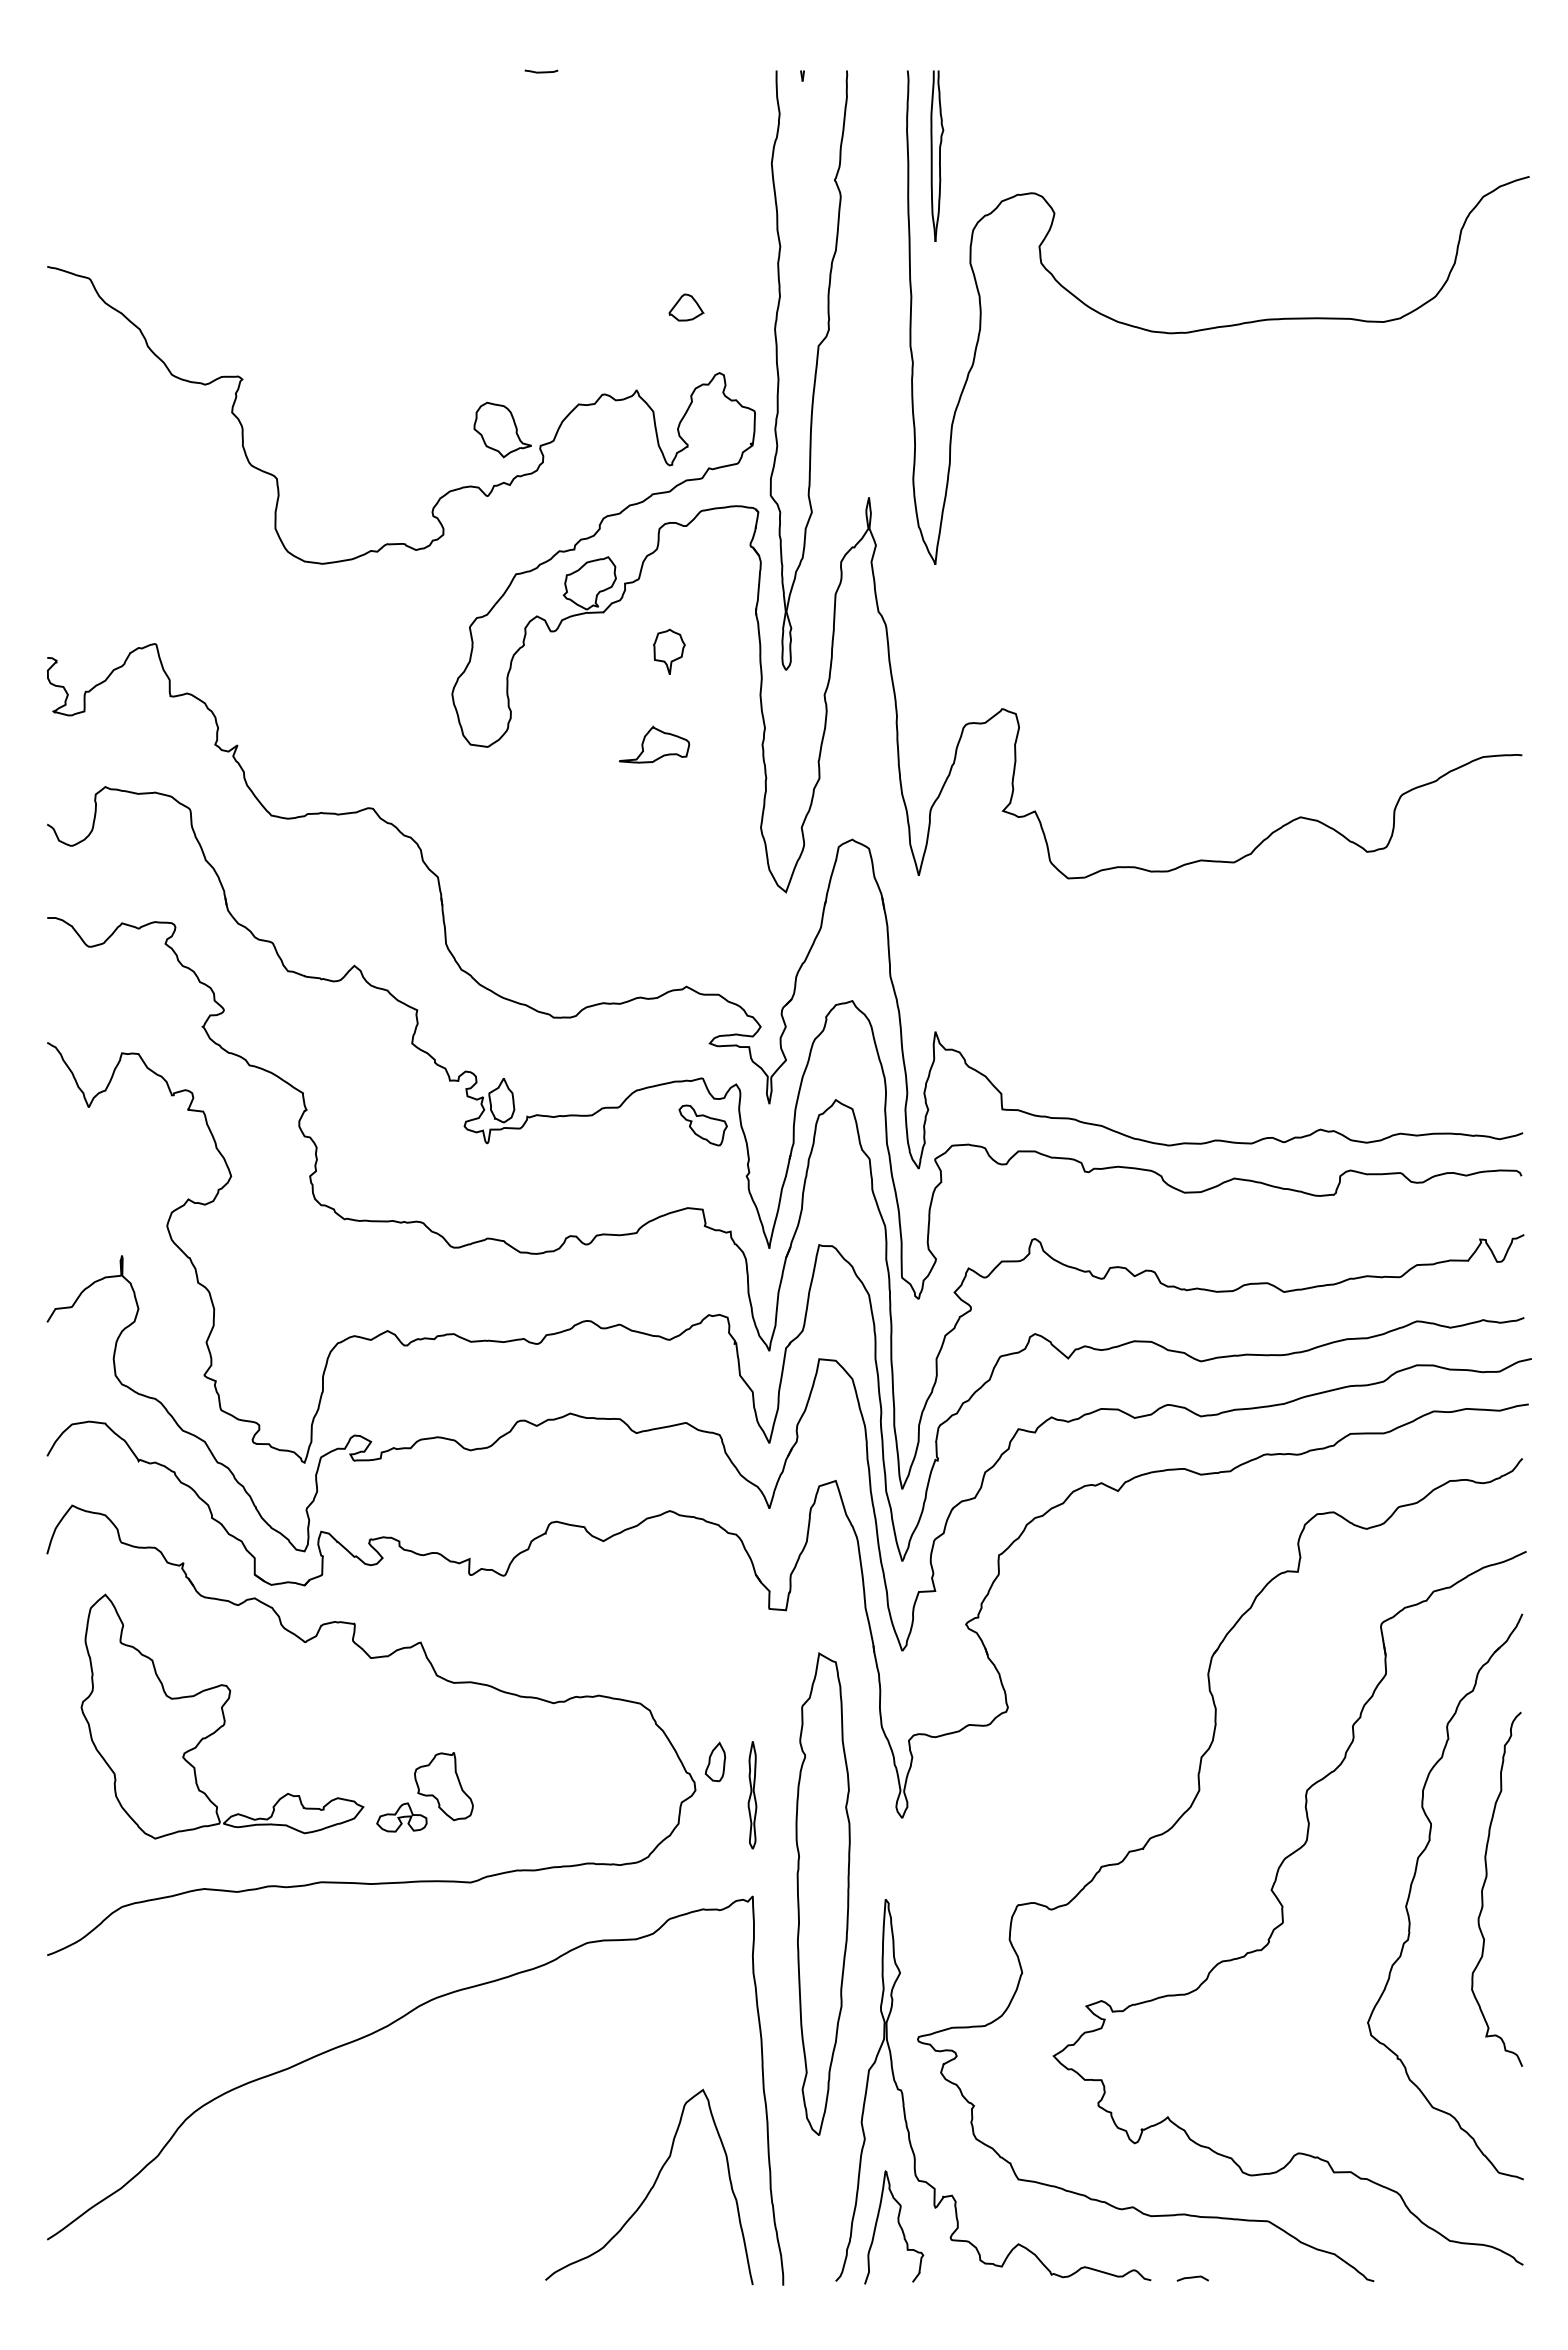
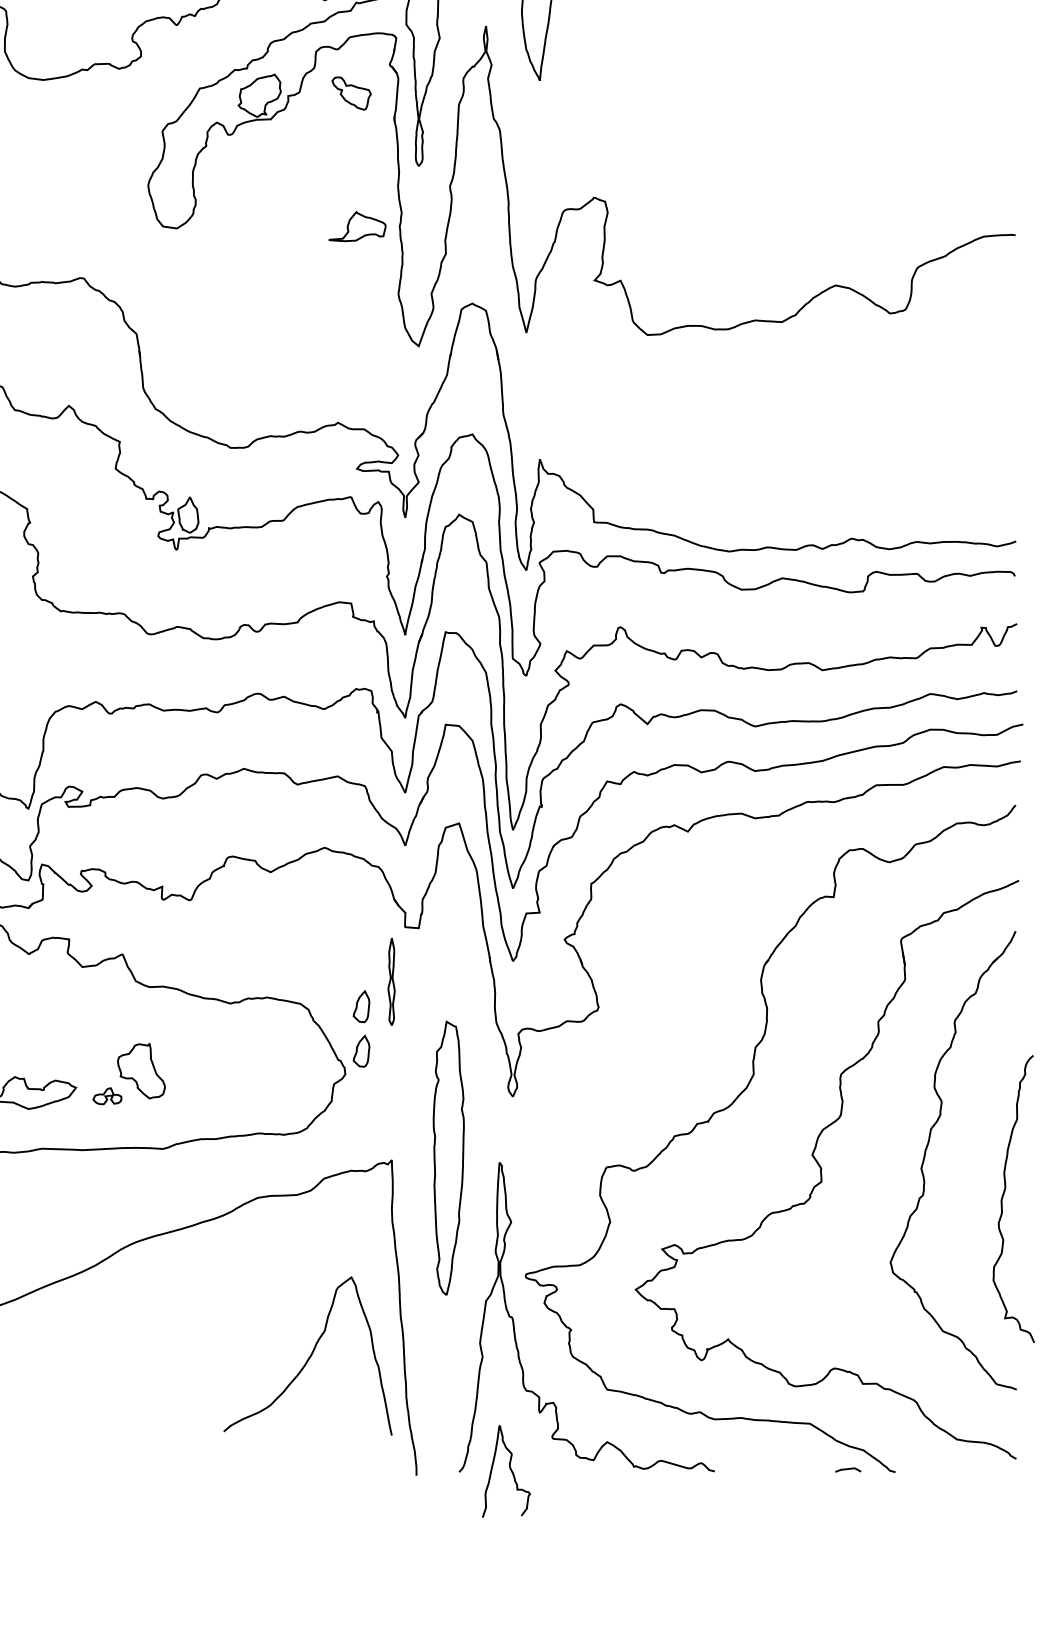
part: (669, 651) -> (324, 151), removed
part: (654, 744) -> (357, 226), moved
part: (702, 1125) -> (351, 93), moved
part: (715, 1706) -> (361, 1006), added
part: (752, 1795) -> (391, 981), moved
part: (401, 1817) -> (107, 1096), size x0.7
curve: (1485, 1883) -> (1004, 1194), moved
part: (822, 1893) -> (448, 1157), size x0.7
curve: (651, 2187) -> (309, 1356), moved
curve: (898, 2224) -> (509, 1469), moved
curve: (1192, 2278) -> (847, 1469), moved

